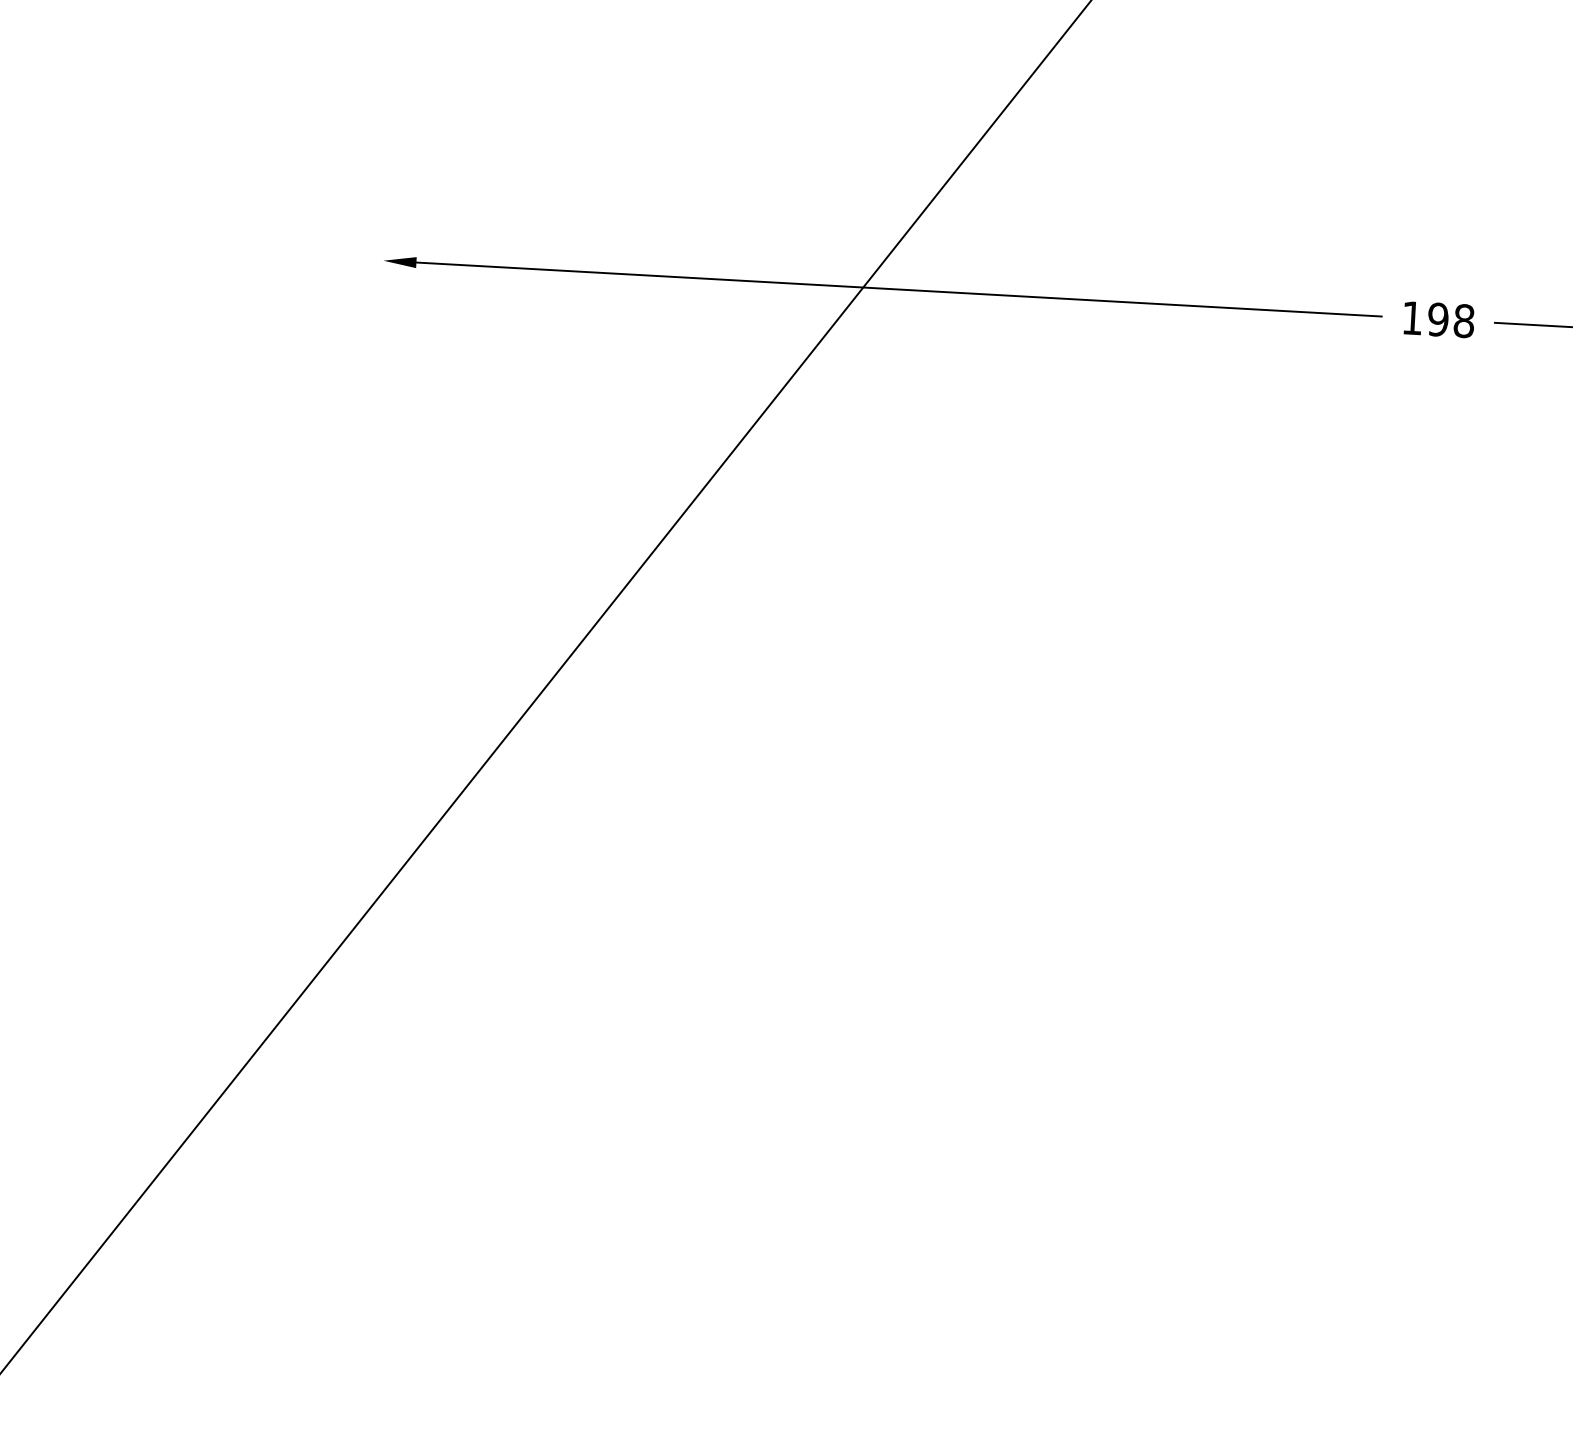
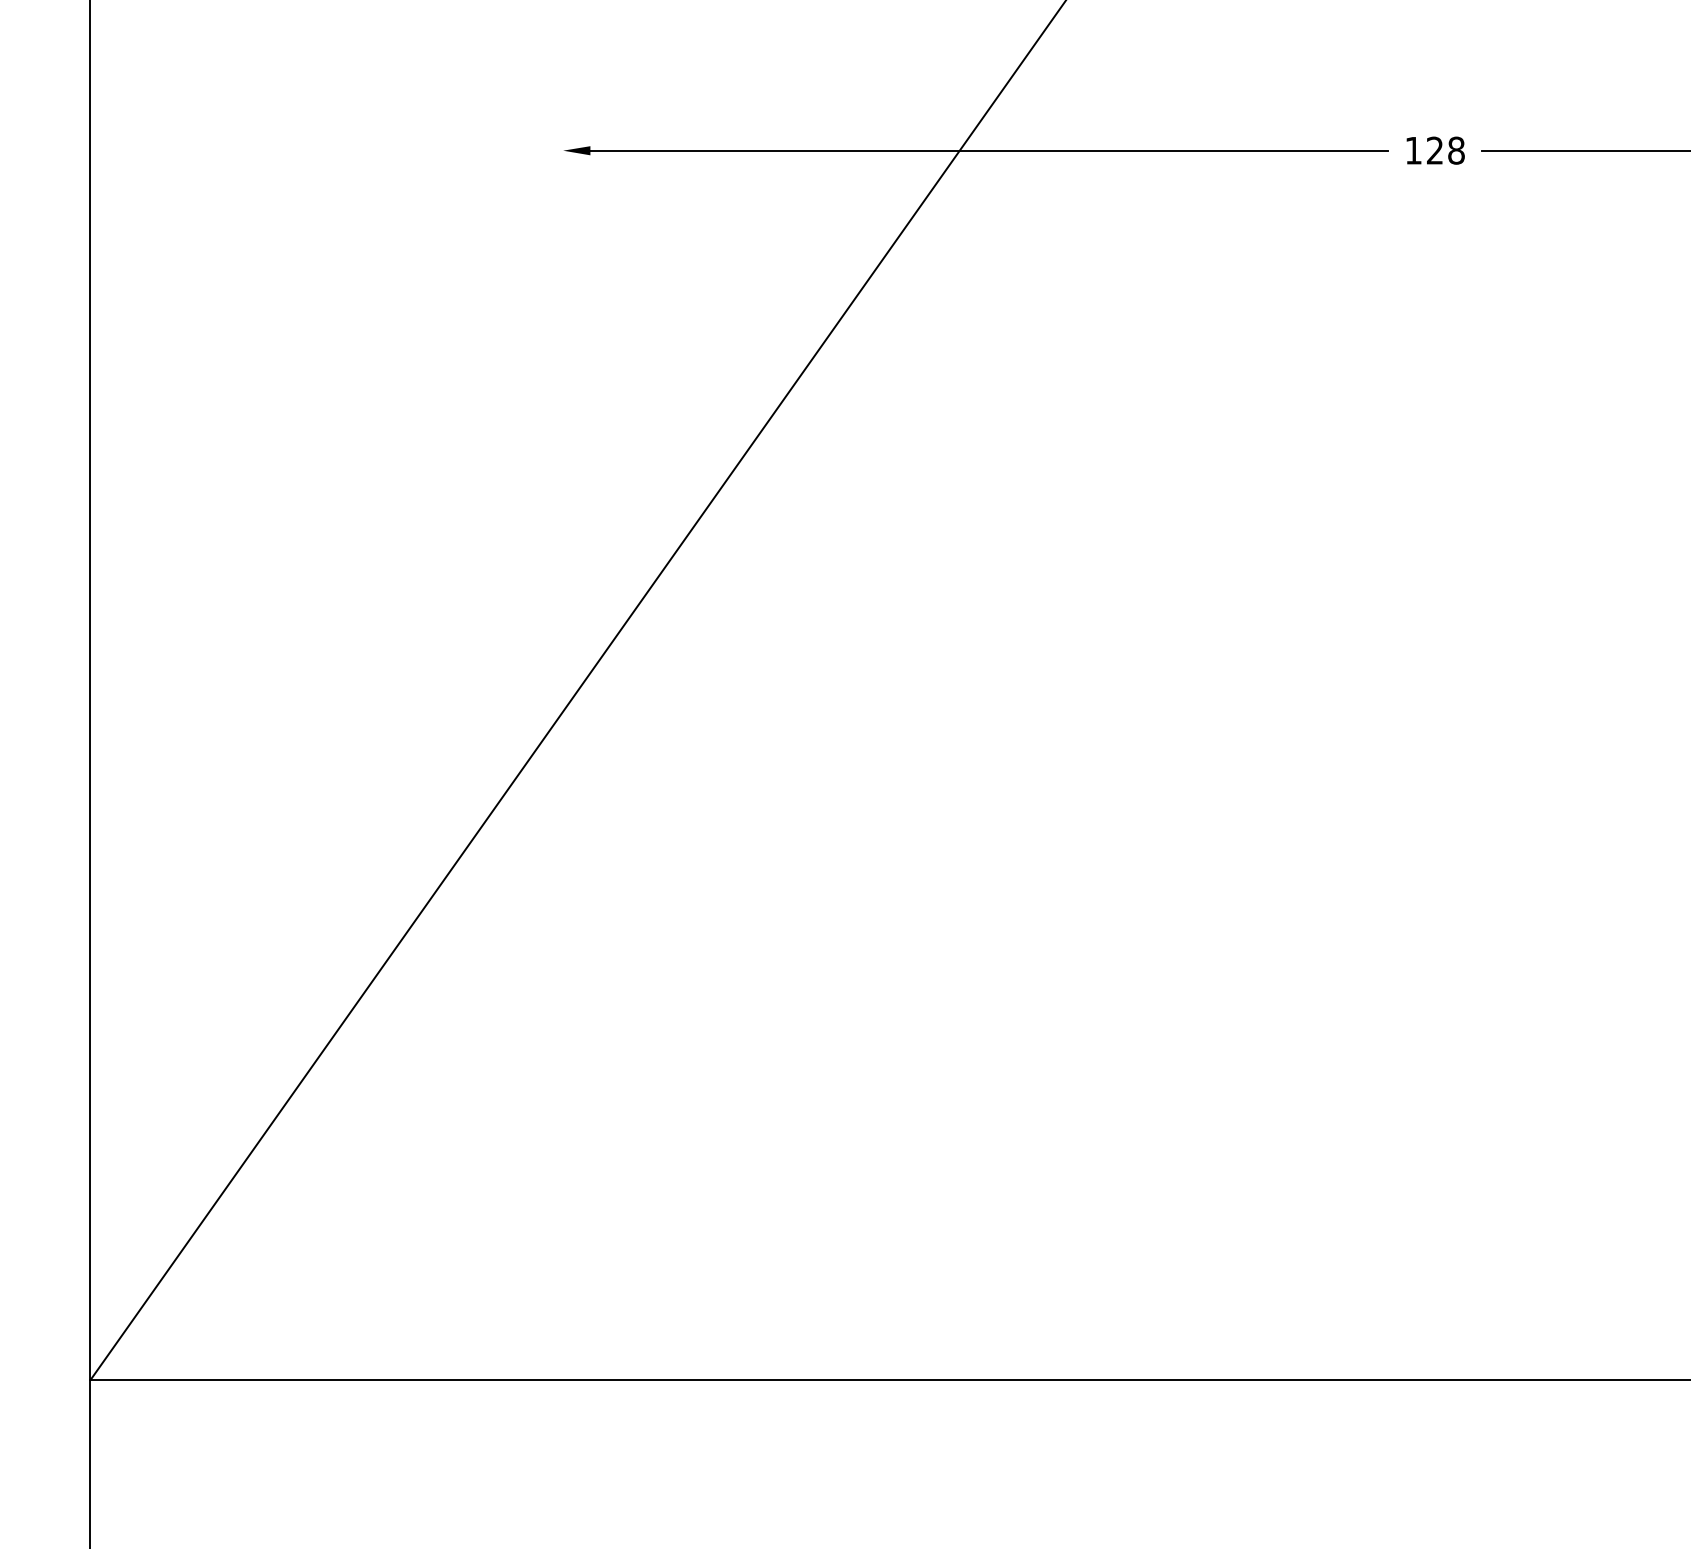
text: (1437, 319) -> (1434, 150), 198 -> 128

